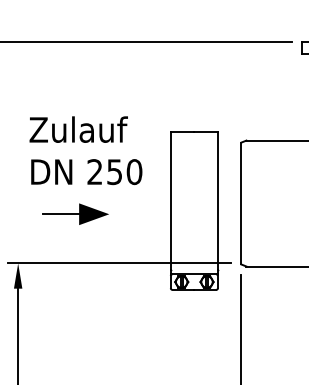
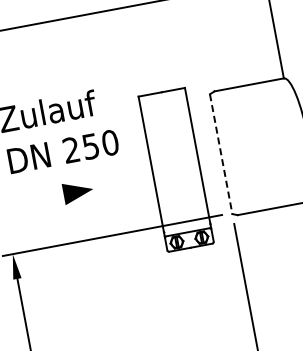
line: (241, 203) -> (221, 154), solid -> dashed
line: (60, 214) -> (45, 198), removed

